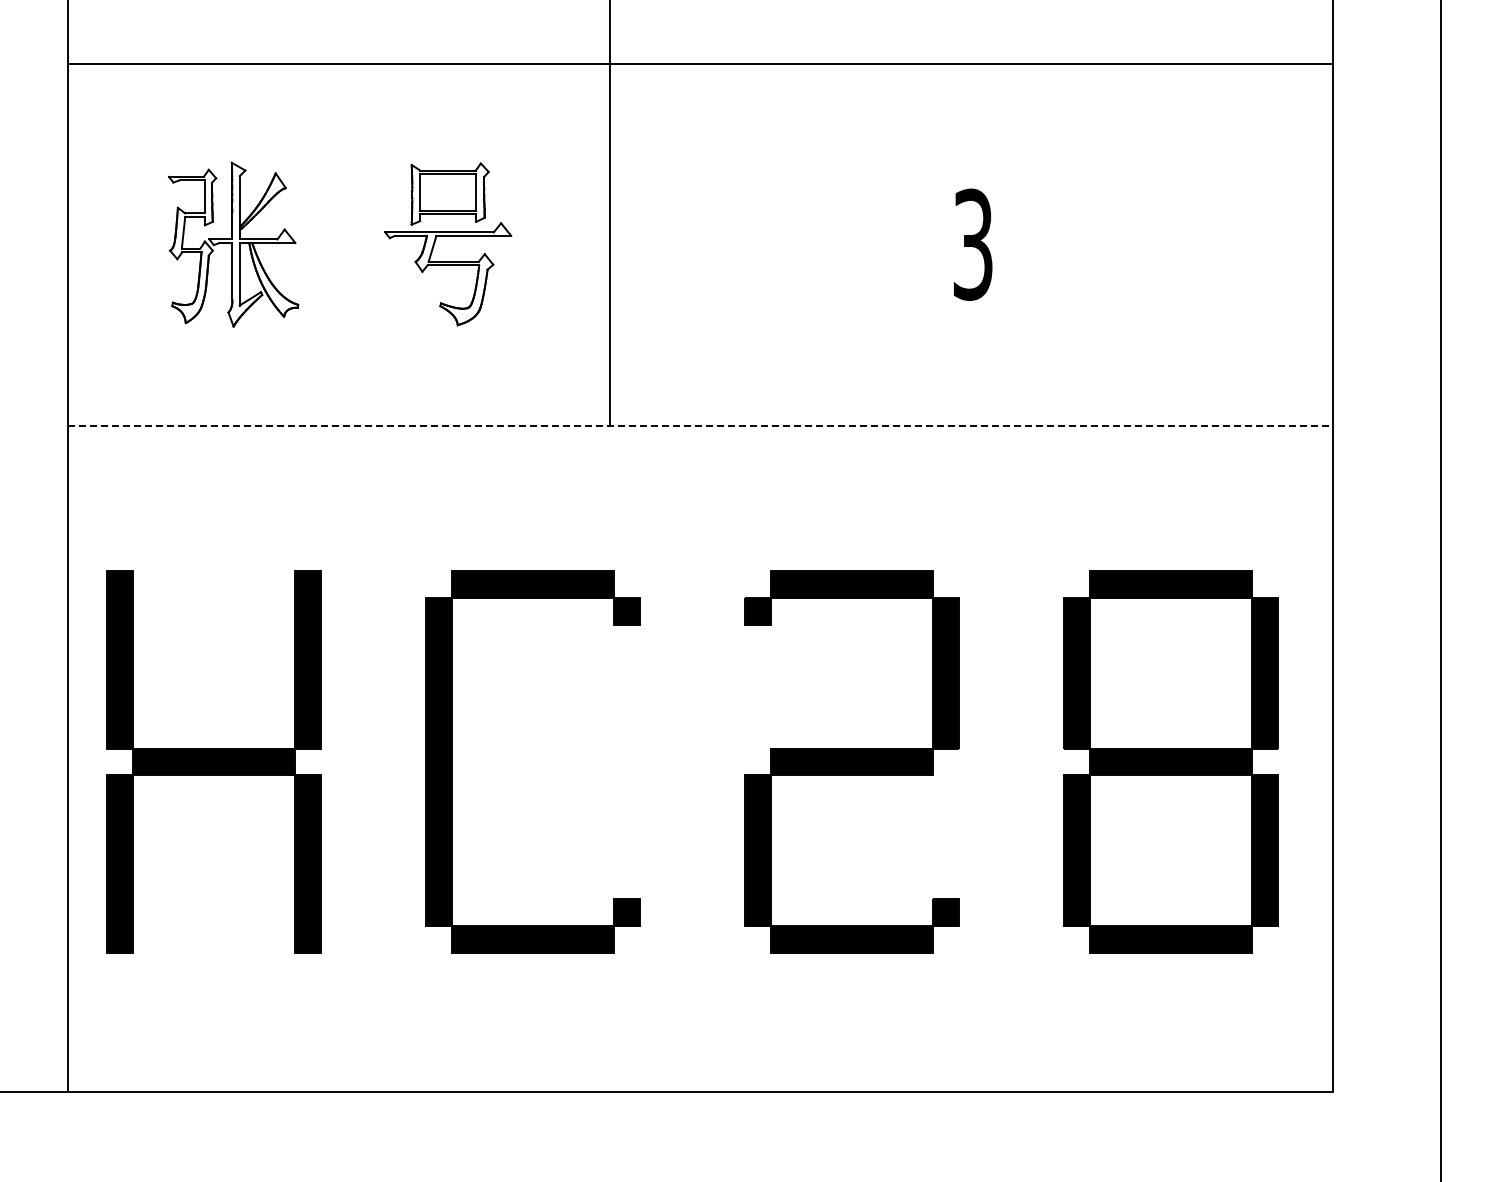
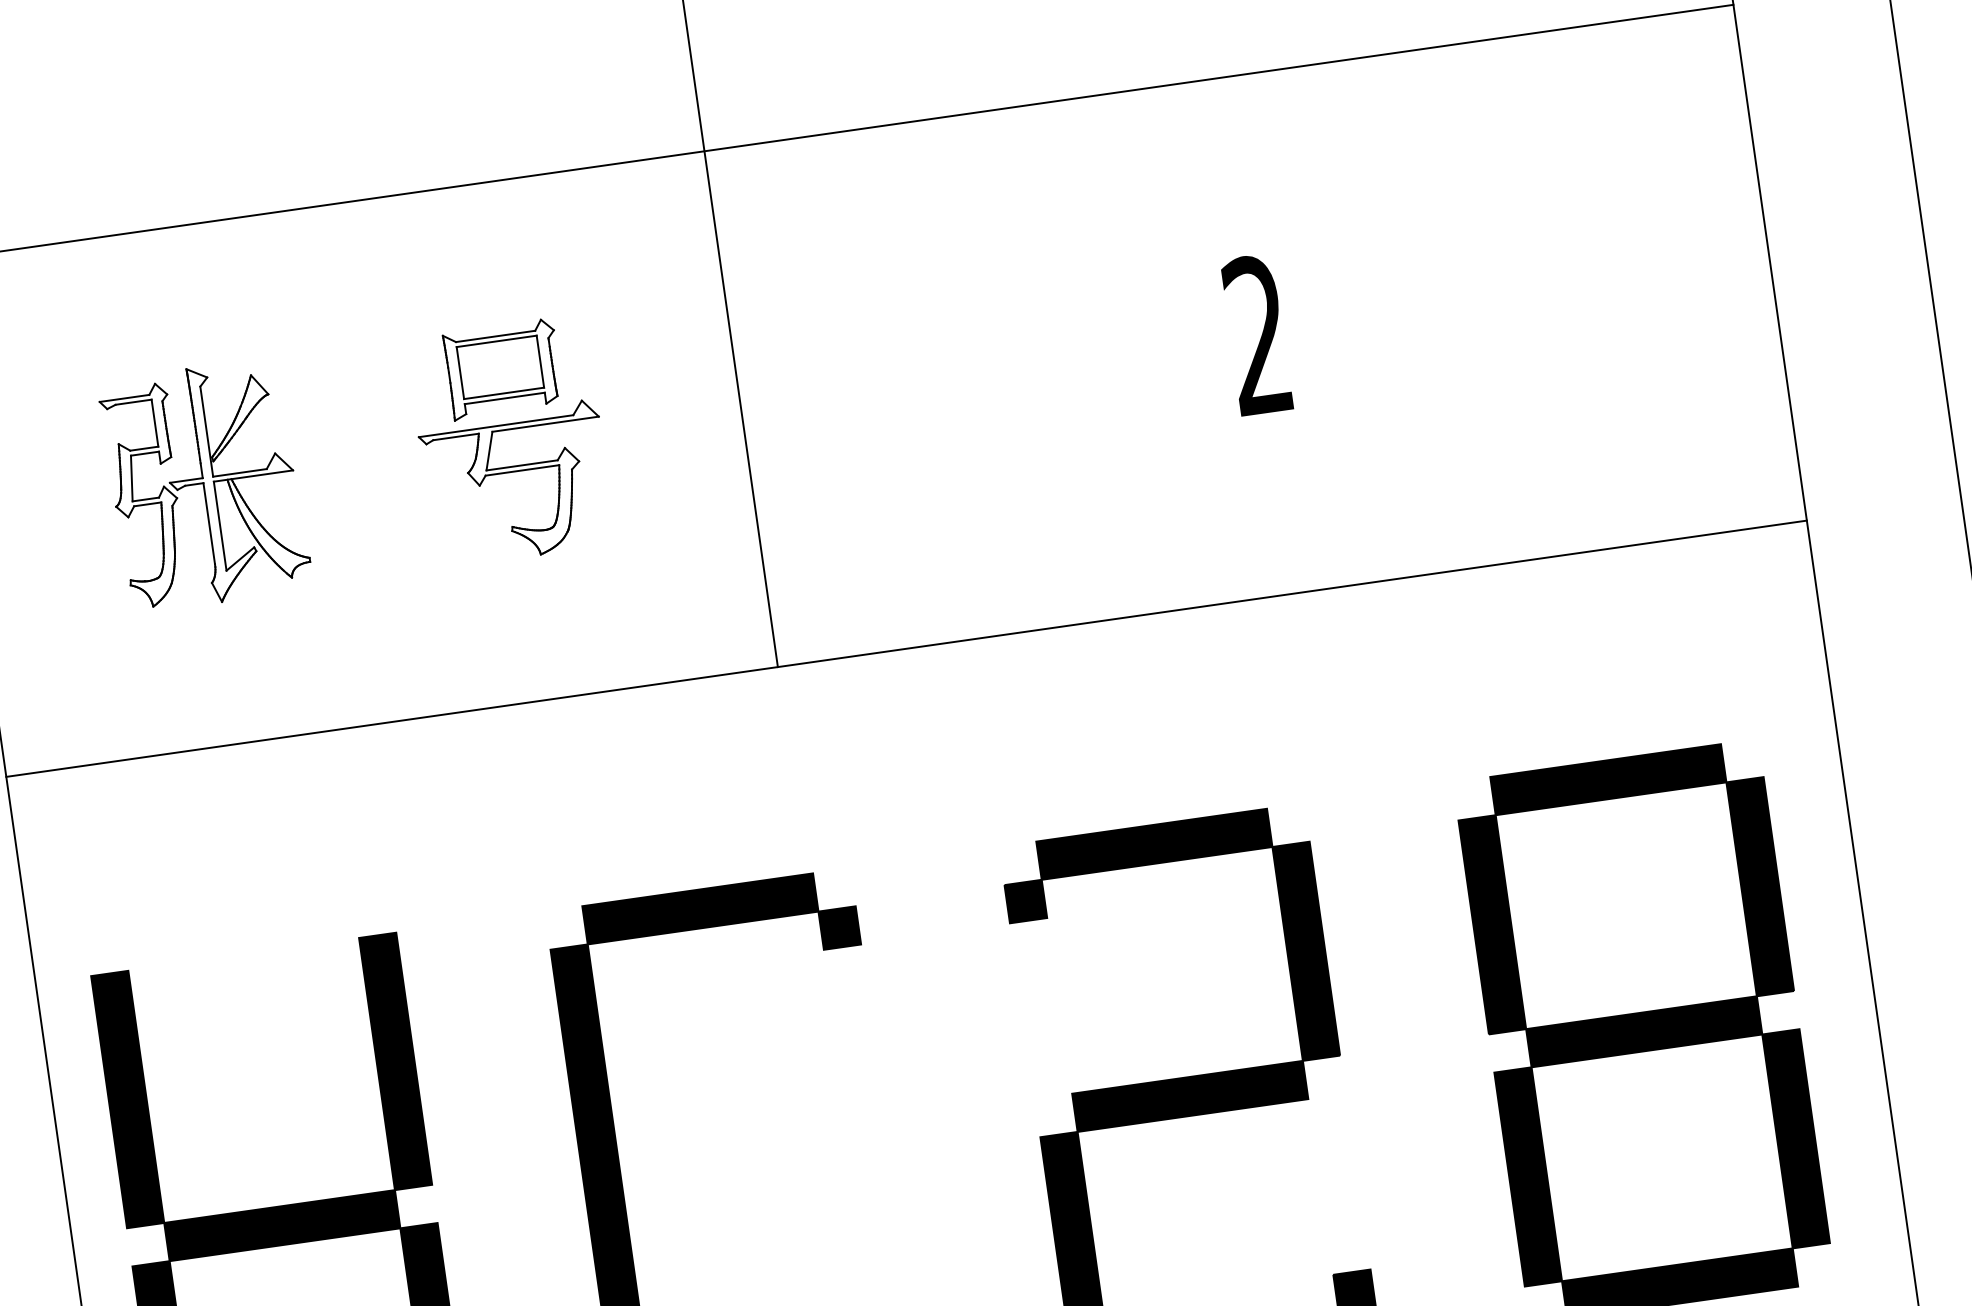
text: (972, 244) -> (1257, 335), 3 -> 2
line: (700, 425) -> (906, 648), dashed -> solid

